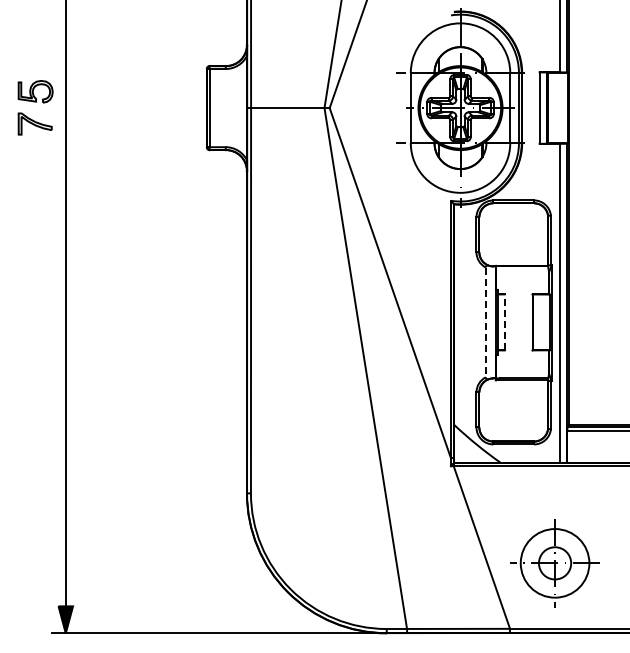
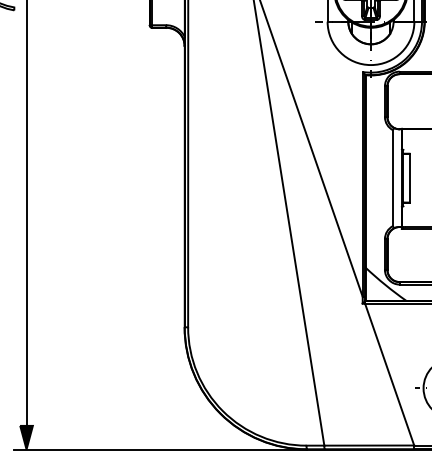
line: (504, 321) -> (409, 177), dashed -> solid
line: (485, 322) -> (392, 178), dashed -> solid

